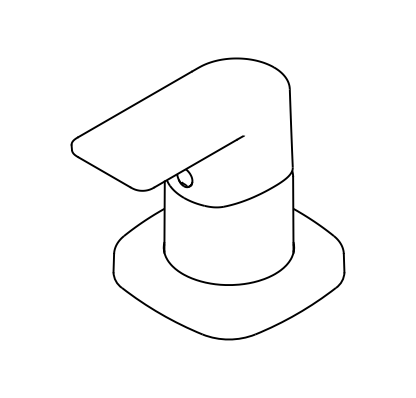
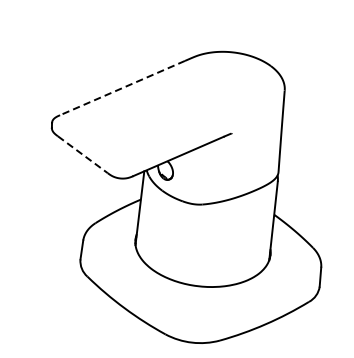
line: (134, 104) -> (122, 88), solid -> dashed
line: (104, 172) -> (82, 154), solid -> dashed

